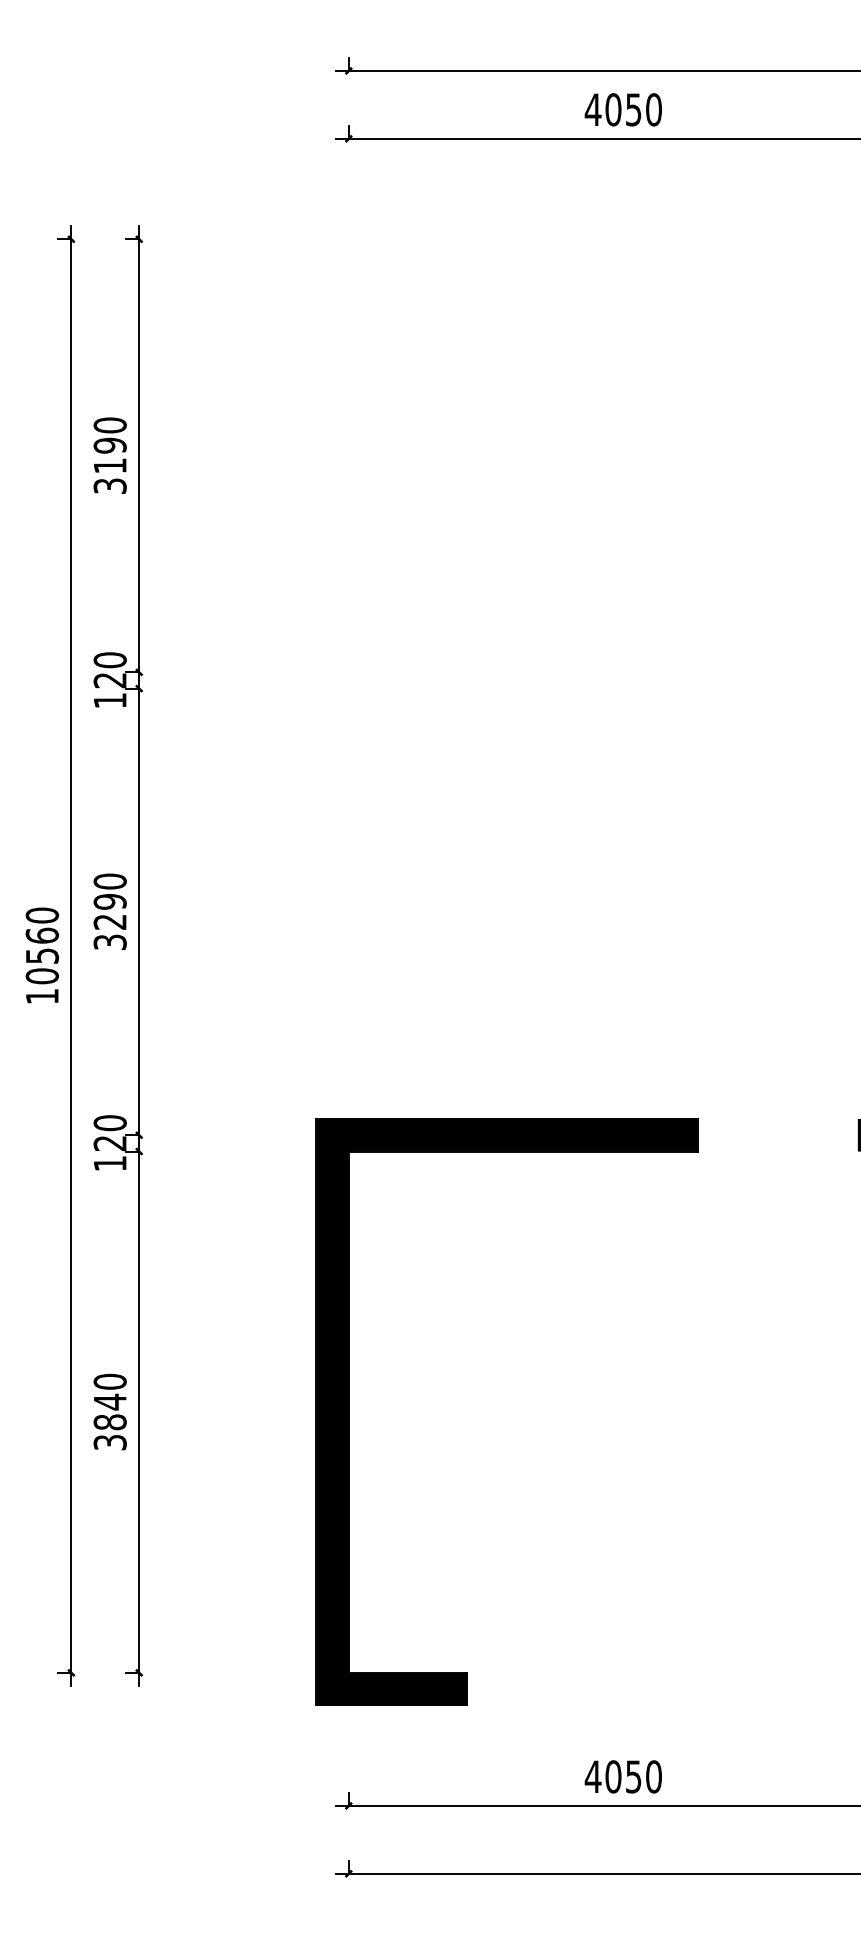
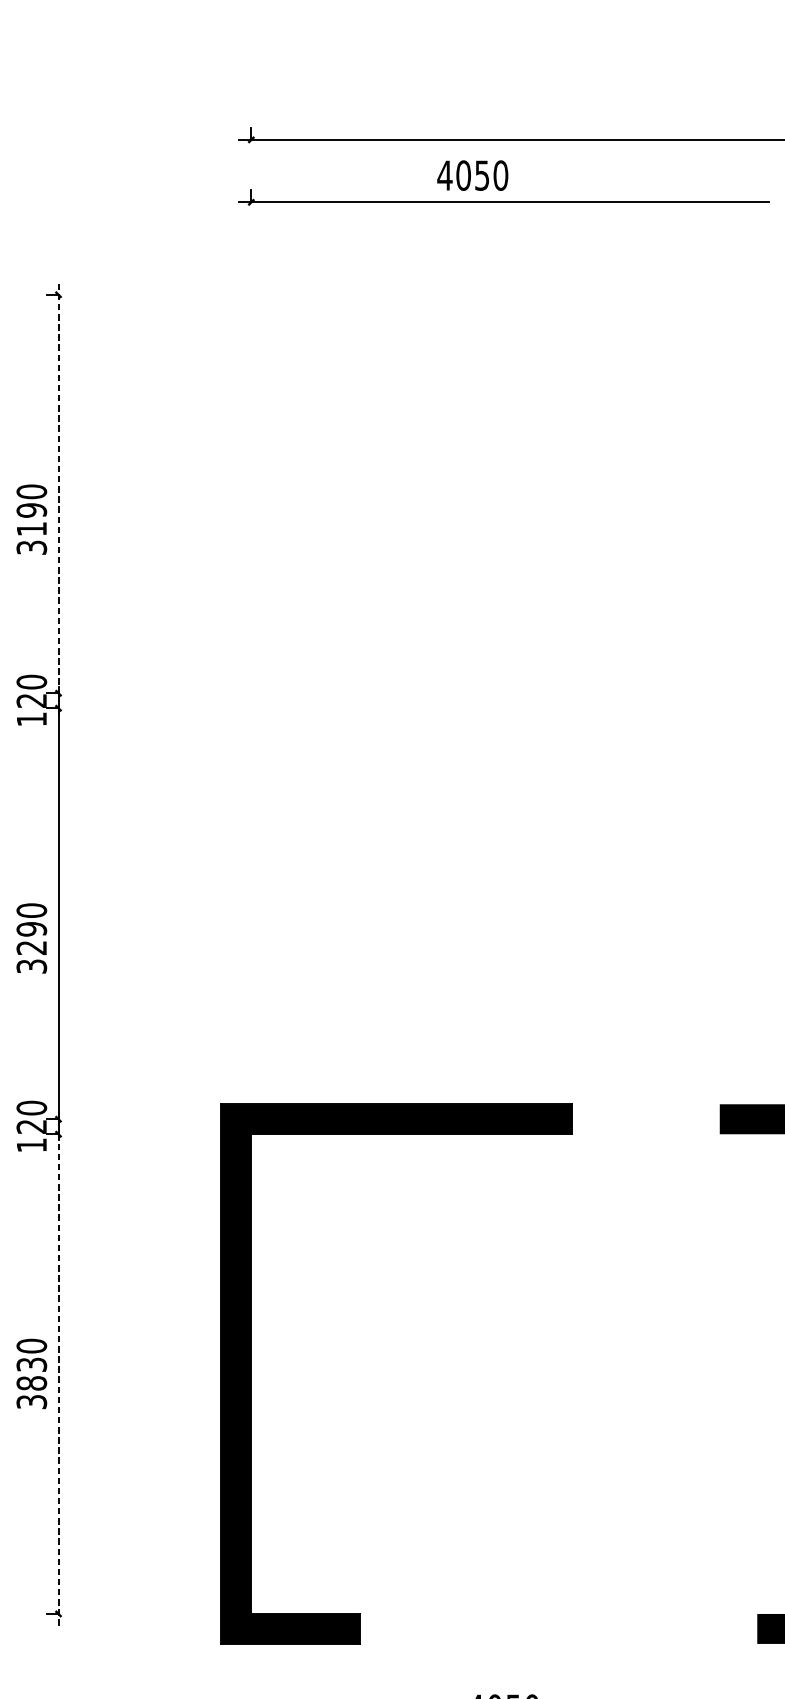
text: (622, 109) -> (471, 175), moved
text: (109, 455) -> (31, 519), moved
line: (139, 455) -> (58, 493), solid -> dashed
text: (109, 911) -> (31, 938), moved
text: (109, 1401) -> (31, 1364), 3840 -> 3830
line: (139, 1412) -> (58, 1374), solid -> dashed

